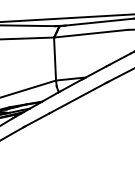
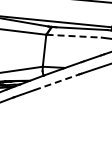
line: (91, 33) -> (74, 36), solid -> dashed
line: (77, 98) -> (56, 82), solid -> dashed

